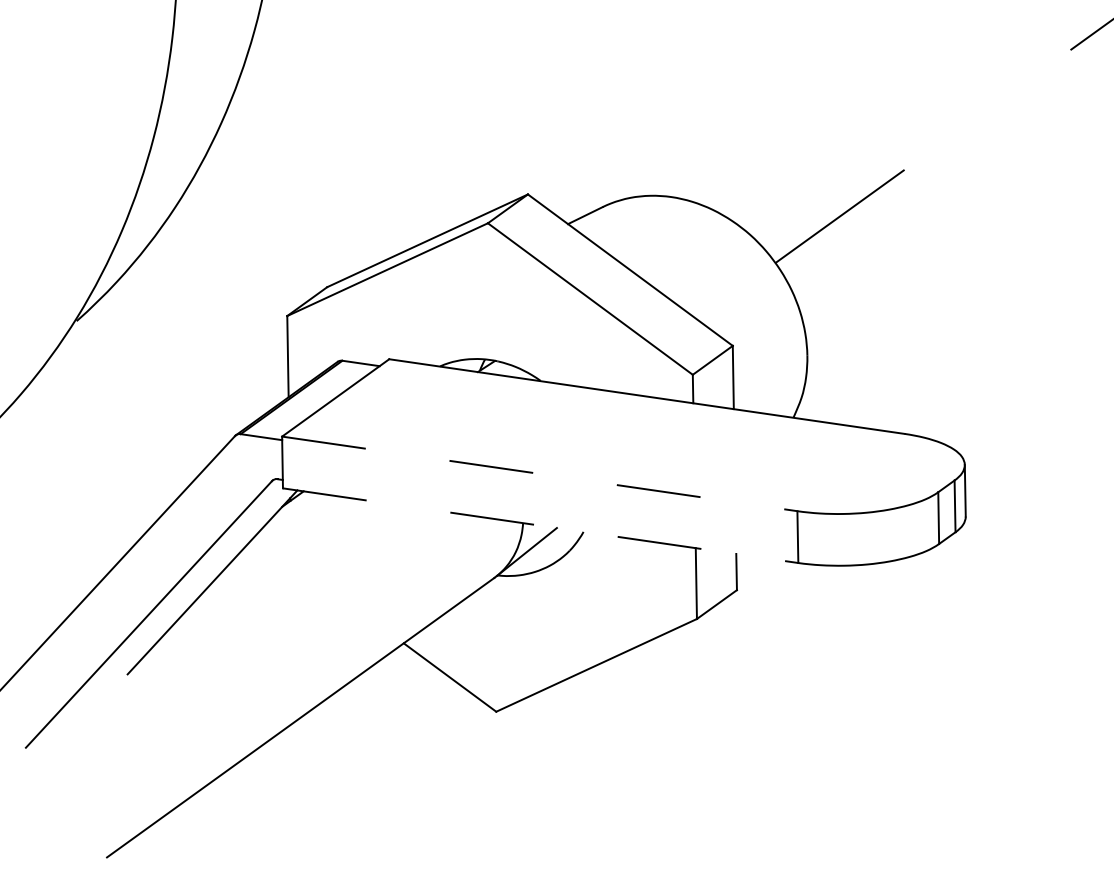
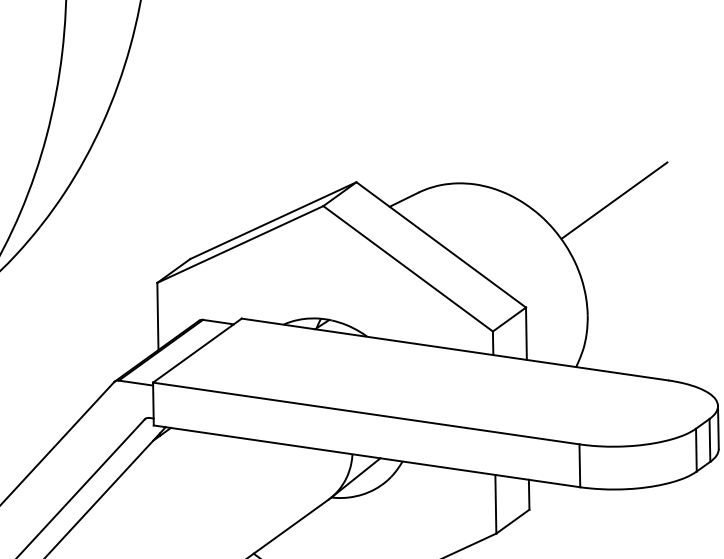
line: (540, 473) -> (366, 413), dashed -> solid
line: (541, 525) -> (367, 456), dashed -> solid

